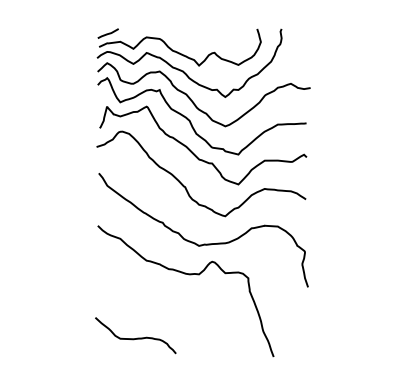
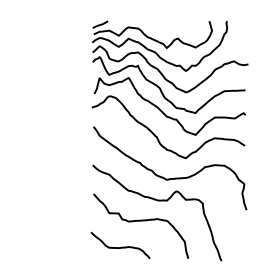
curve: (163, 302) -> (140, 221), added

